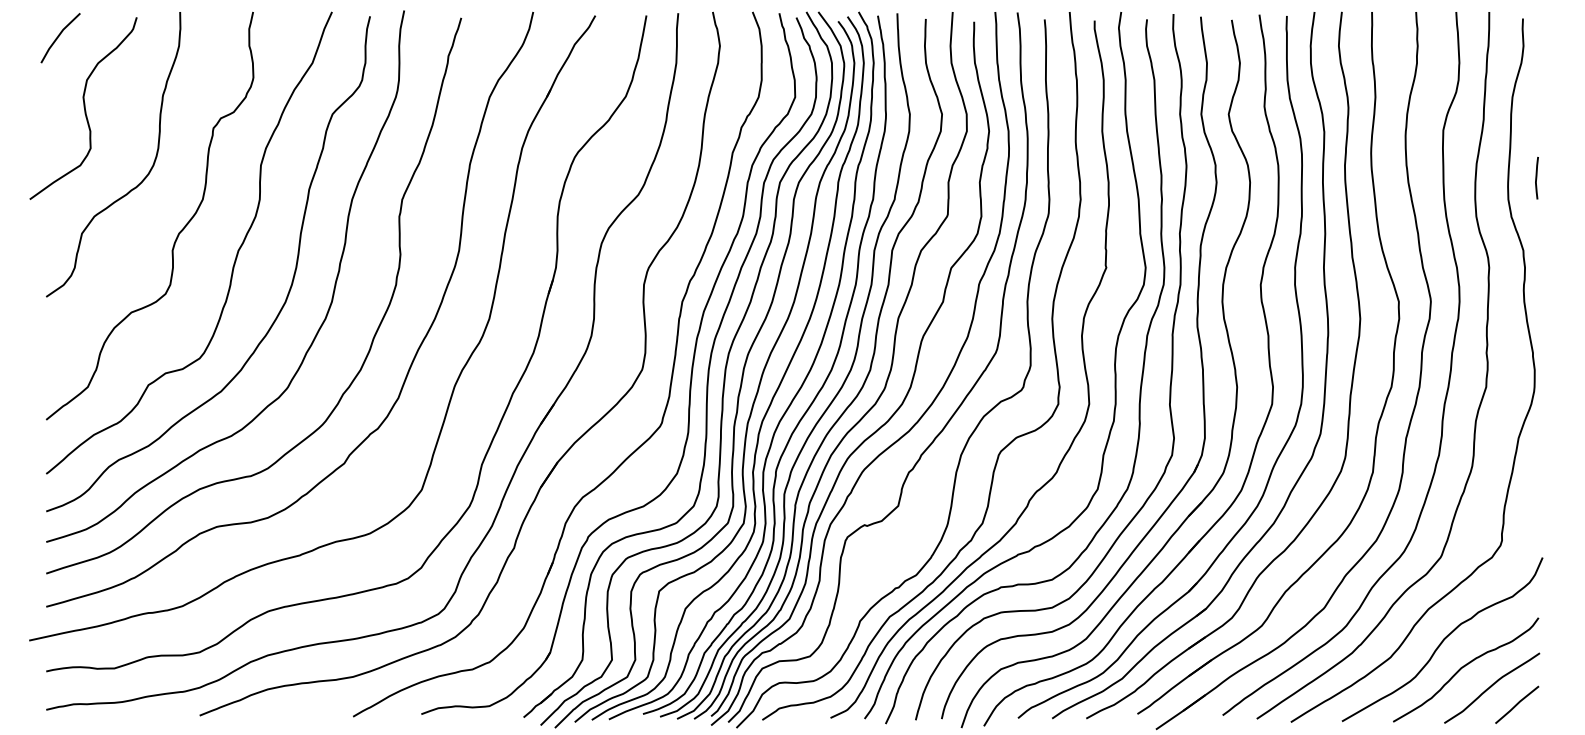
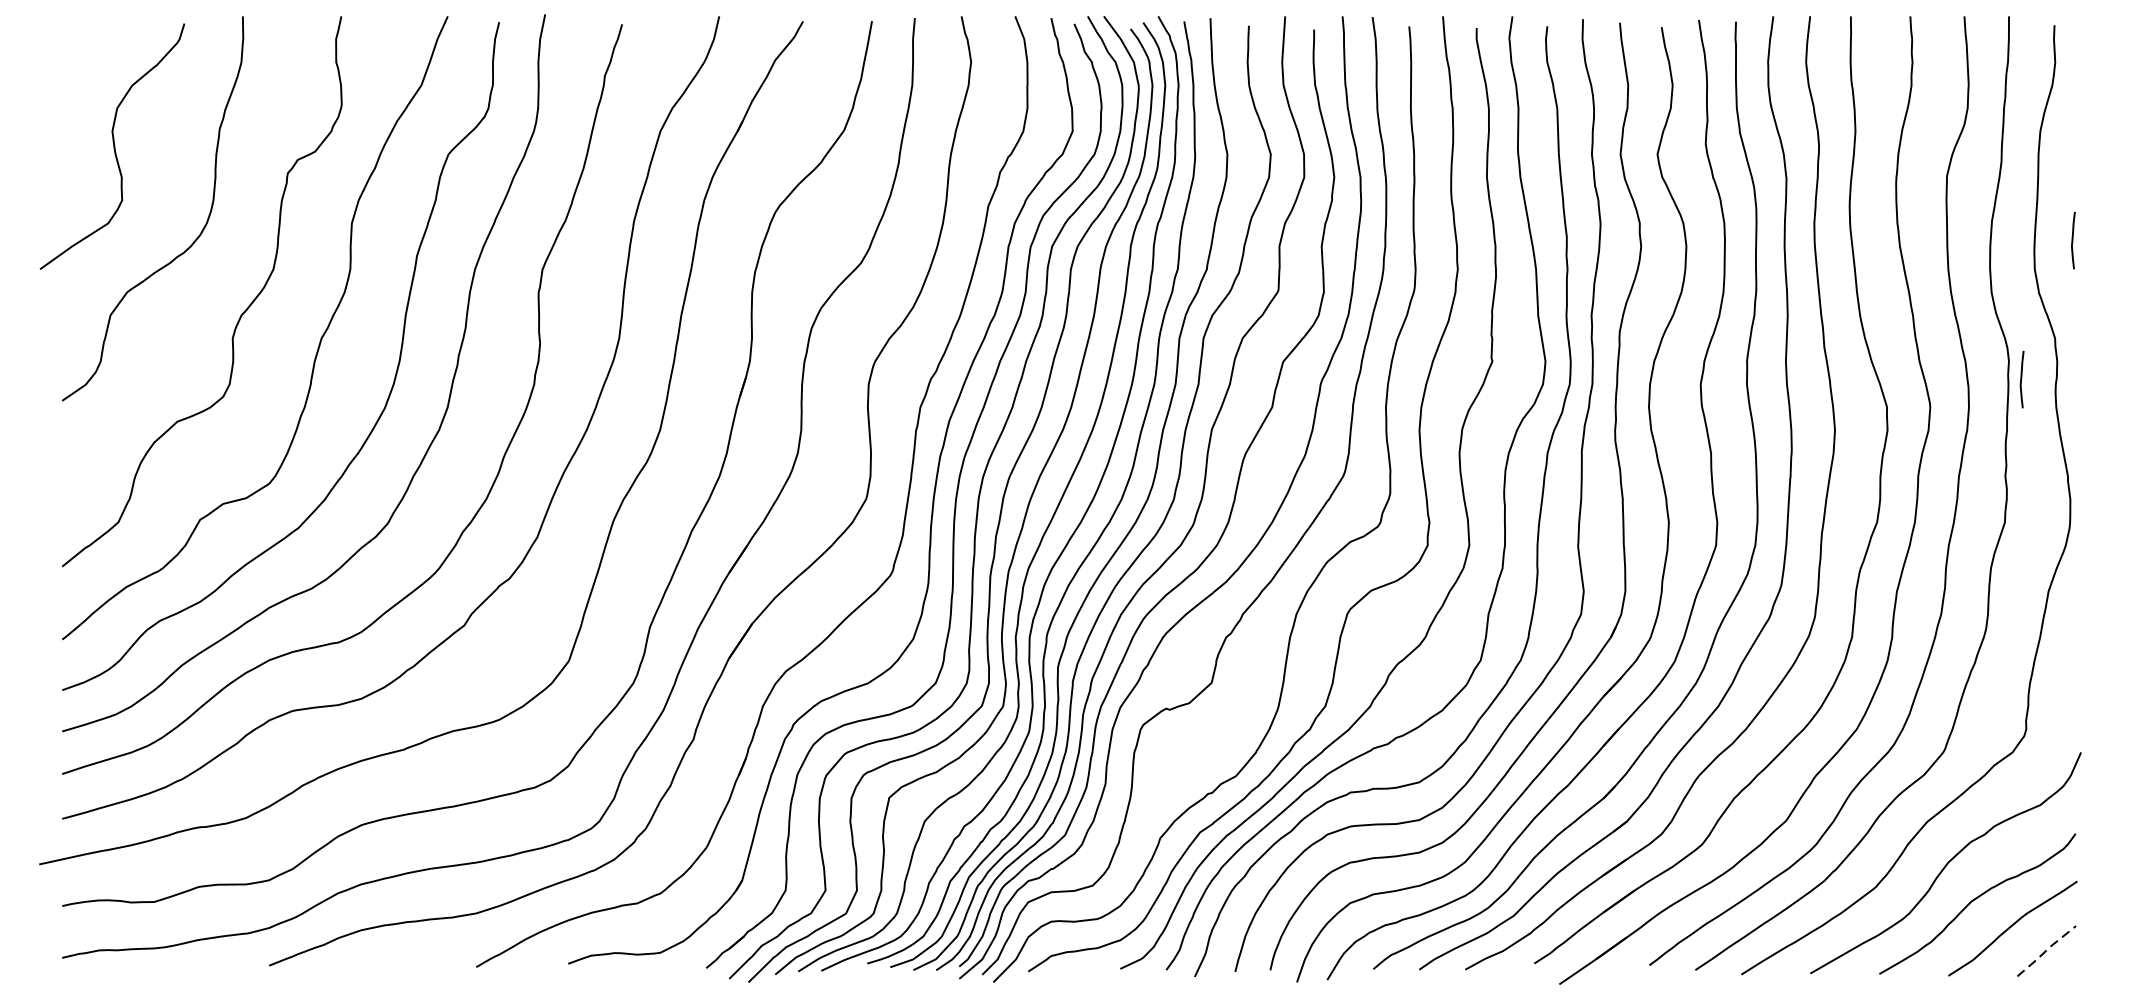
line: (59, 36) -> (80, 49), removed
curve: (1498, 280) -> (2021, 378), added
line: (1517, 704) -> (2047, 950), solid -> dashed

